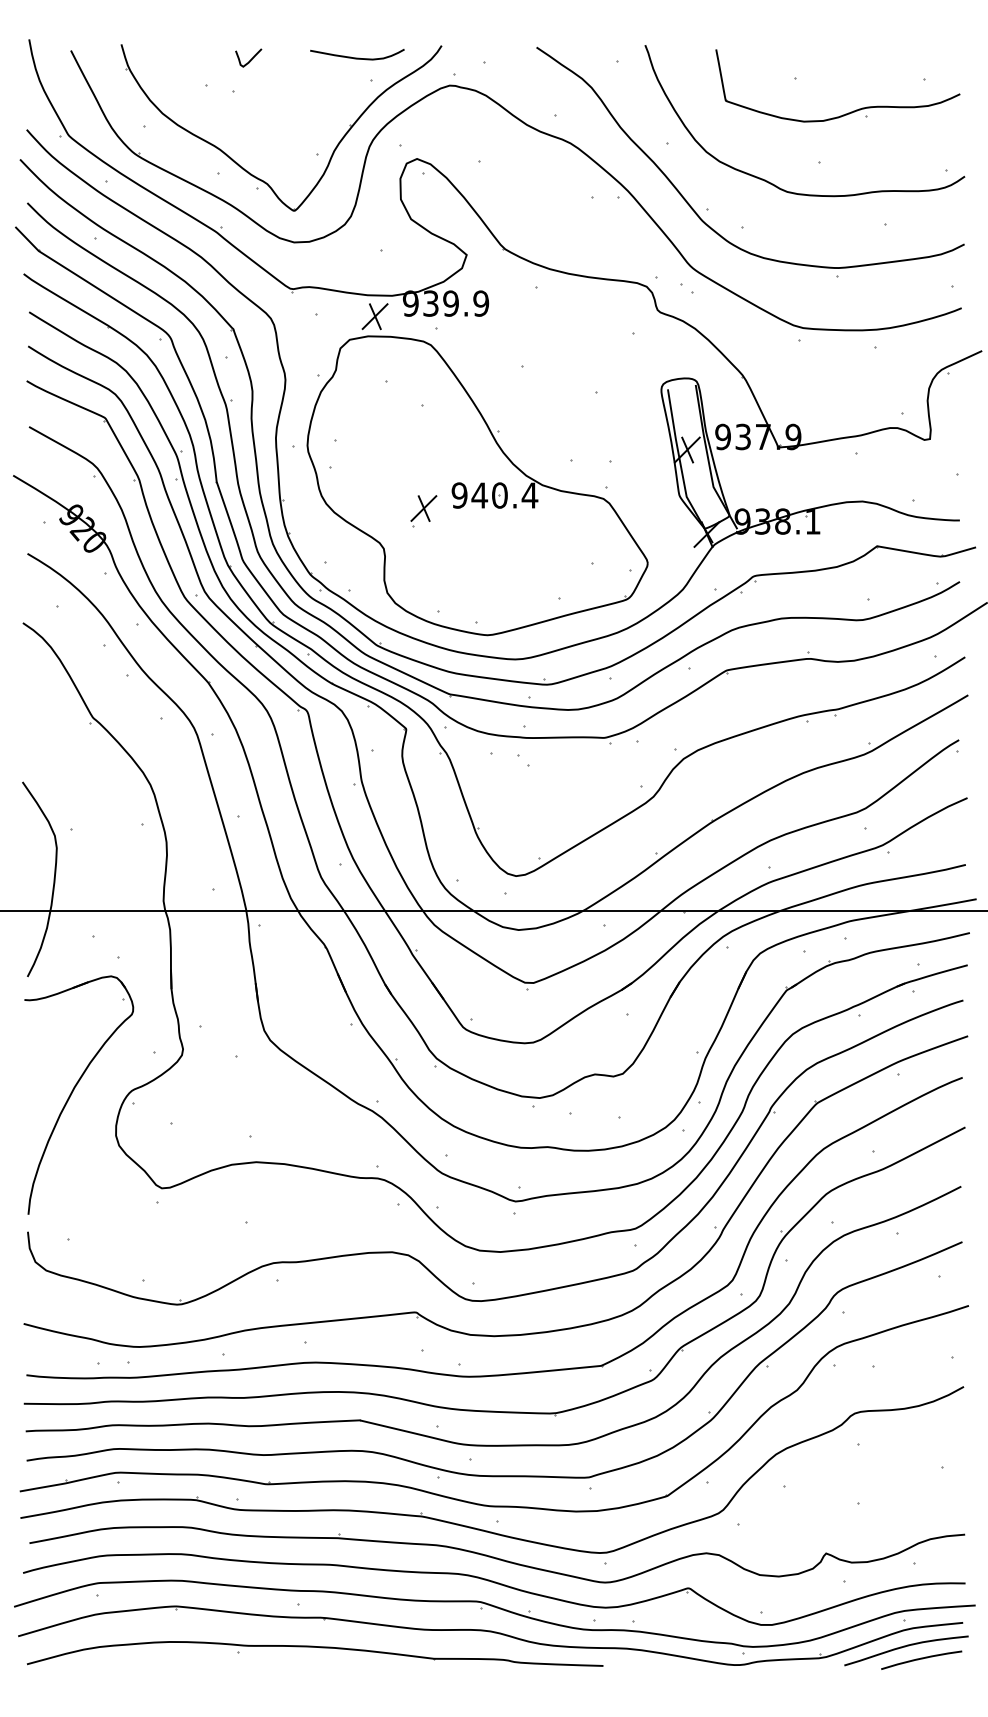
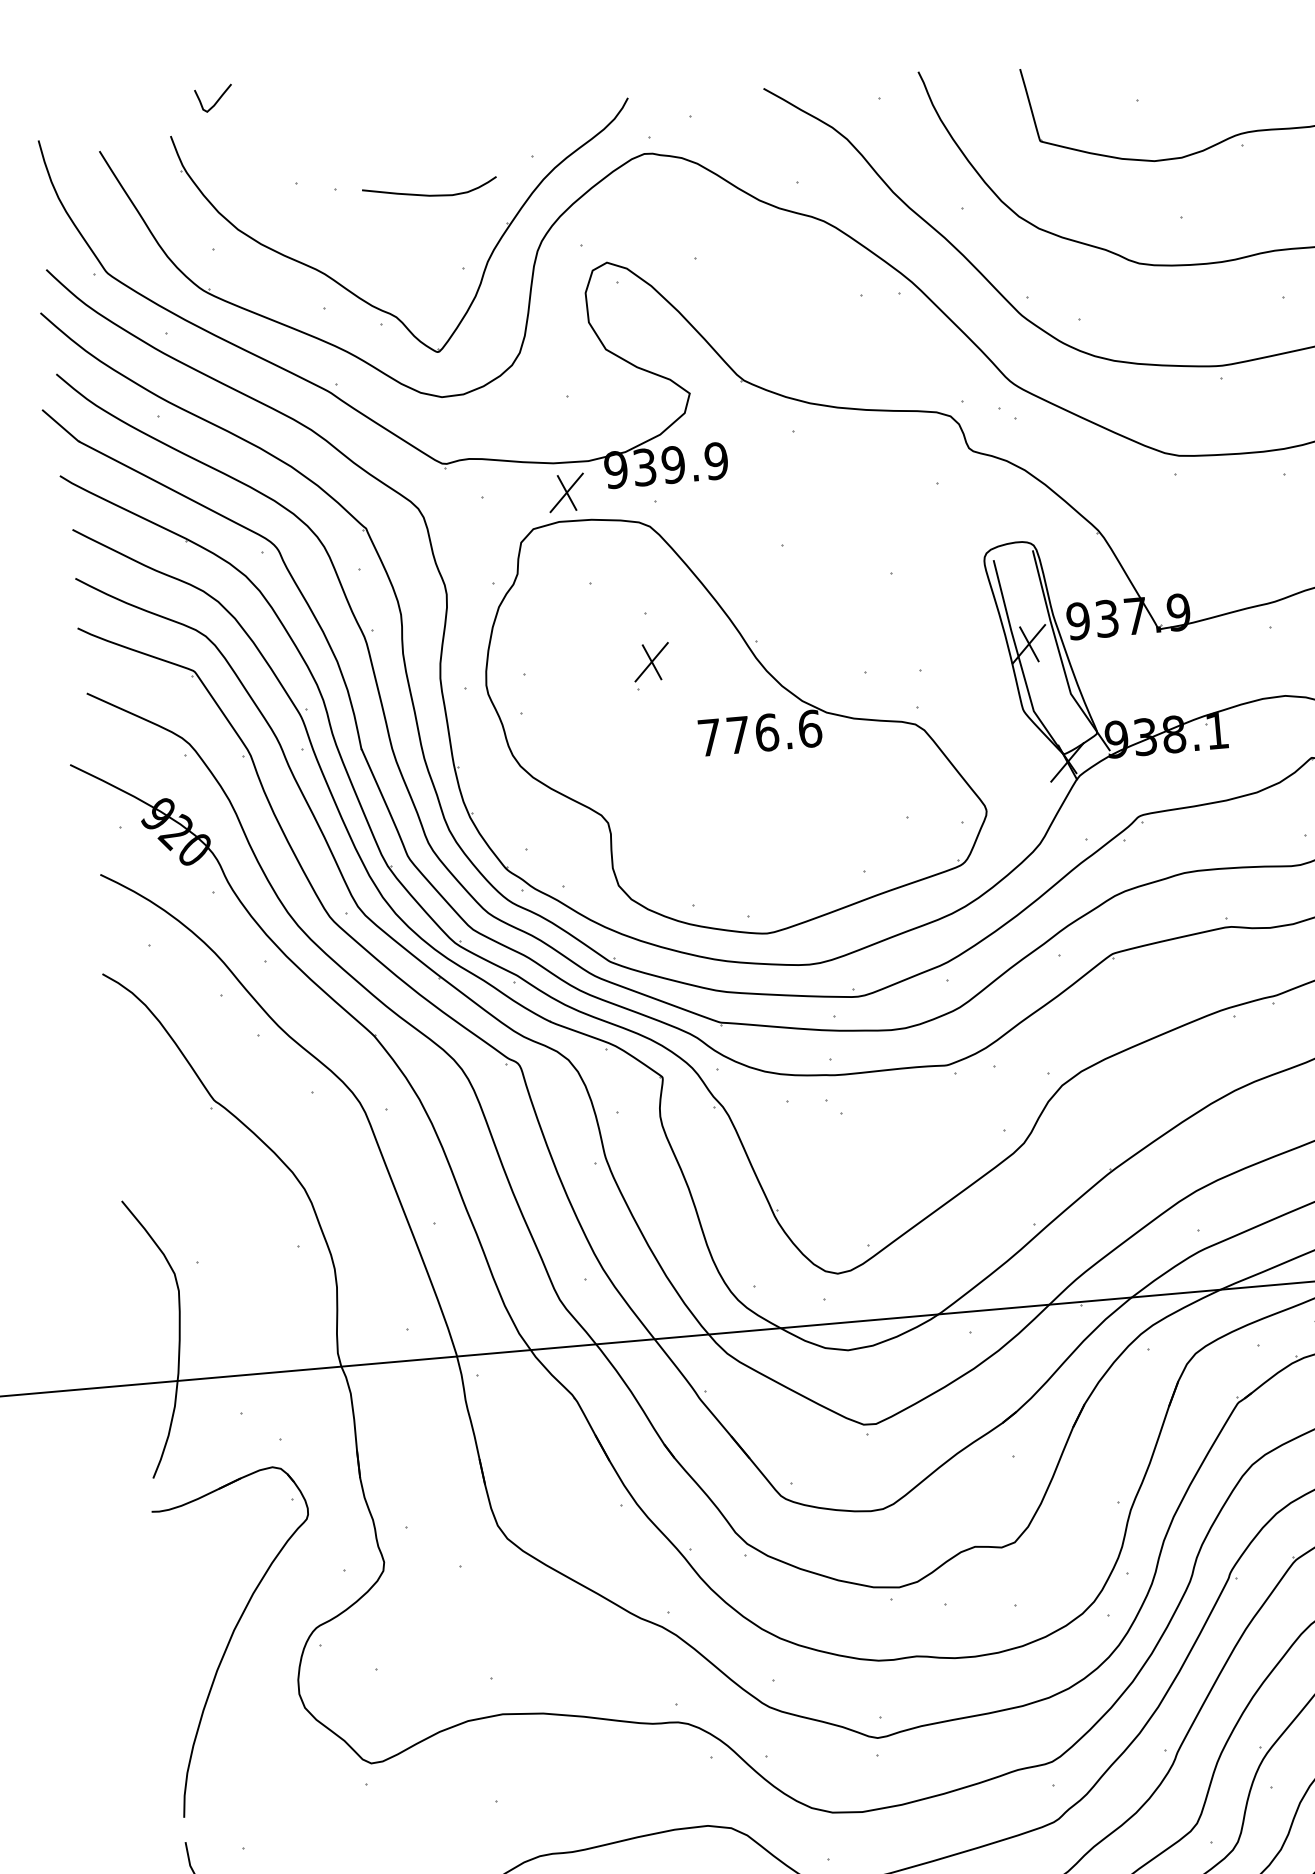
curve: (357, 57) -> (430, 194), moved
curve: (250, 59) -> (216, 100), moved
text: (494, 495) -> (759, 733), 940.4 -> 776.6
part: (423, 511) -> (651, 666), moved

